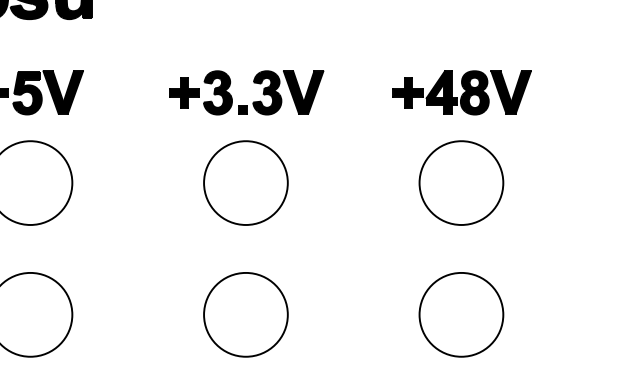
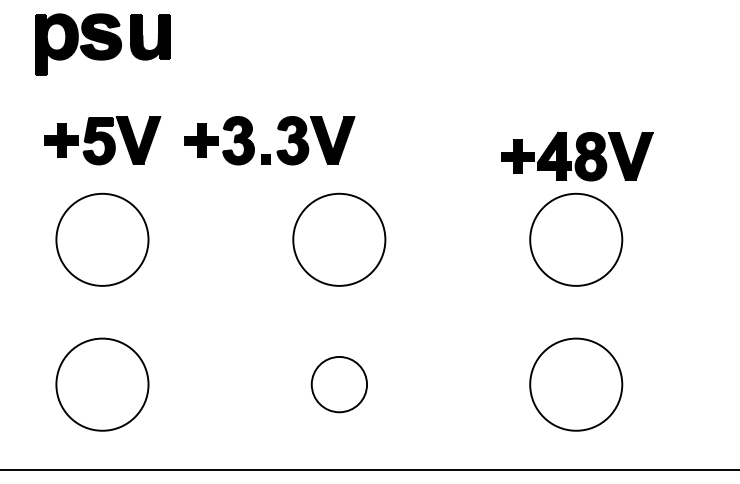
part: (462, 92) -> (577, 156), moved
part: (253, 101) -> (277, 150), moved
part: (246, 314) -> (339, 384), size x0.6

